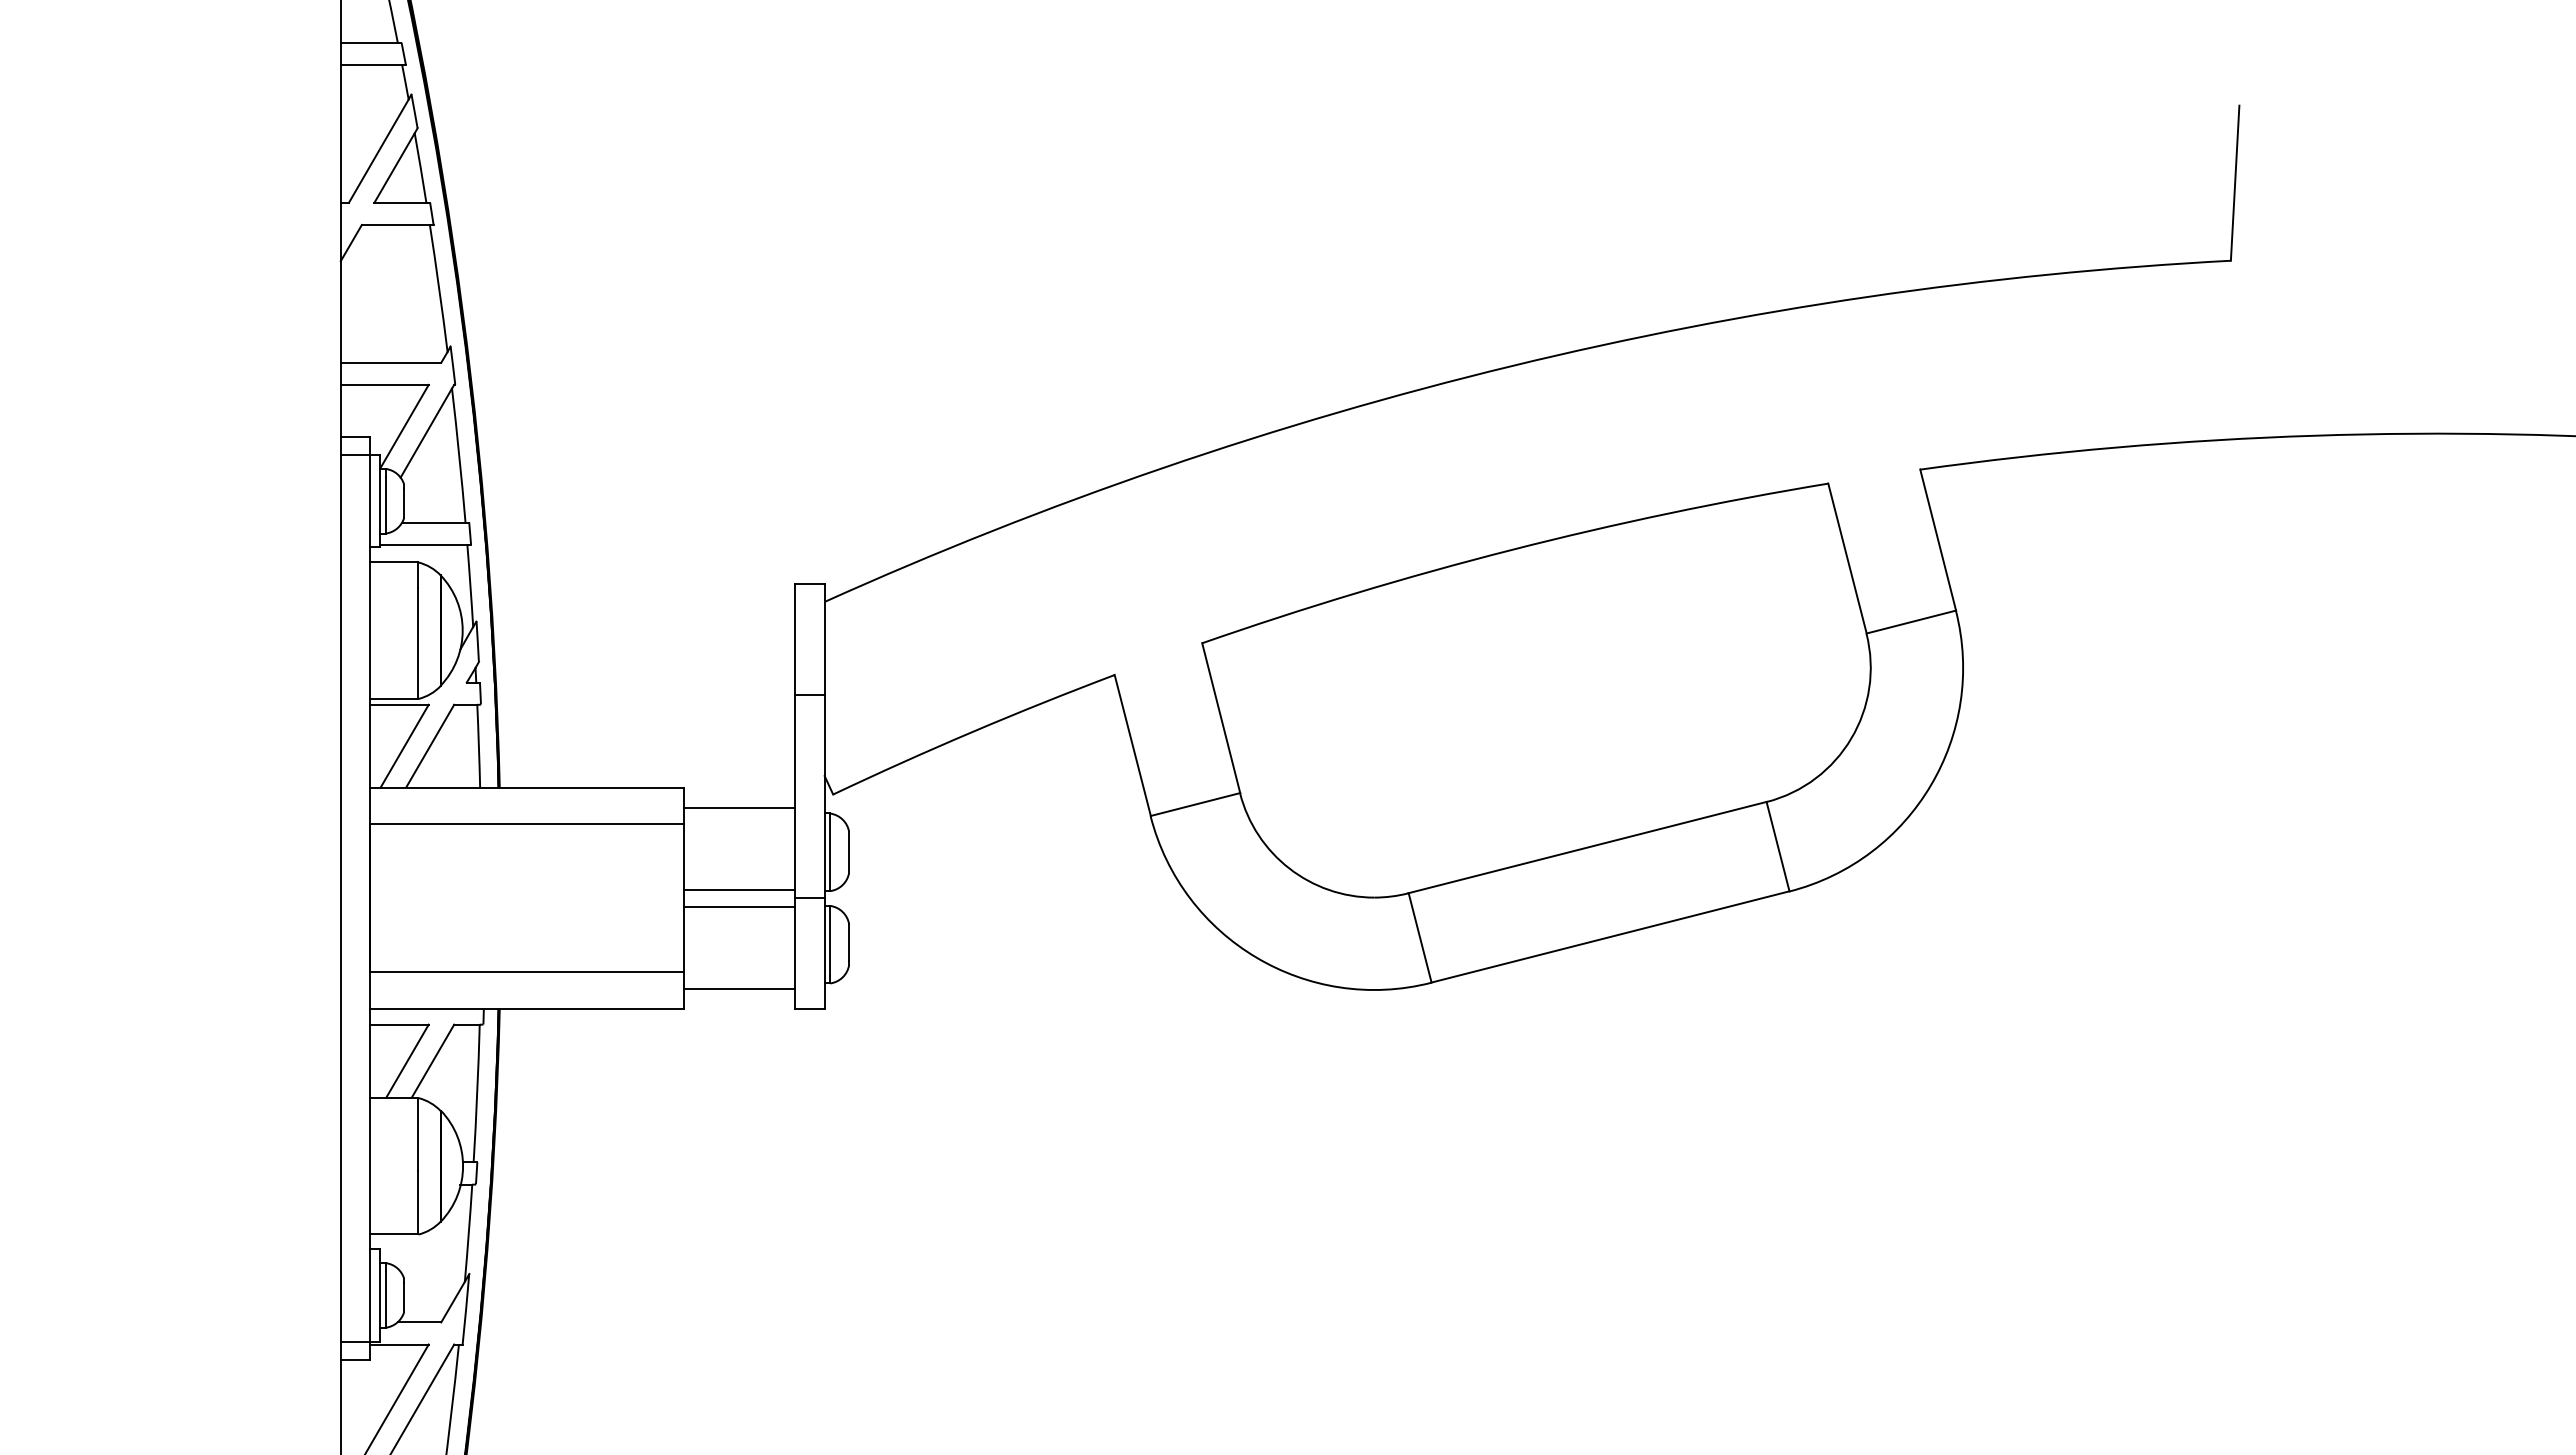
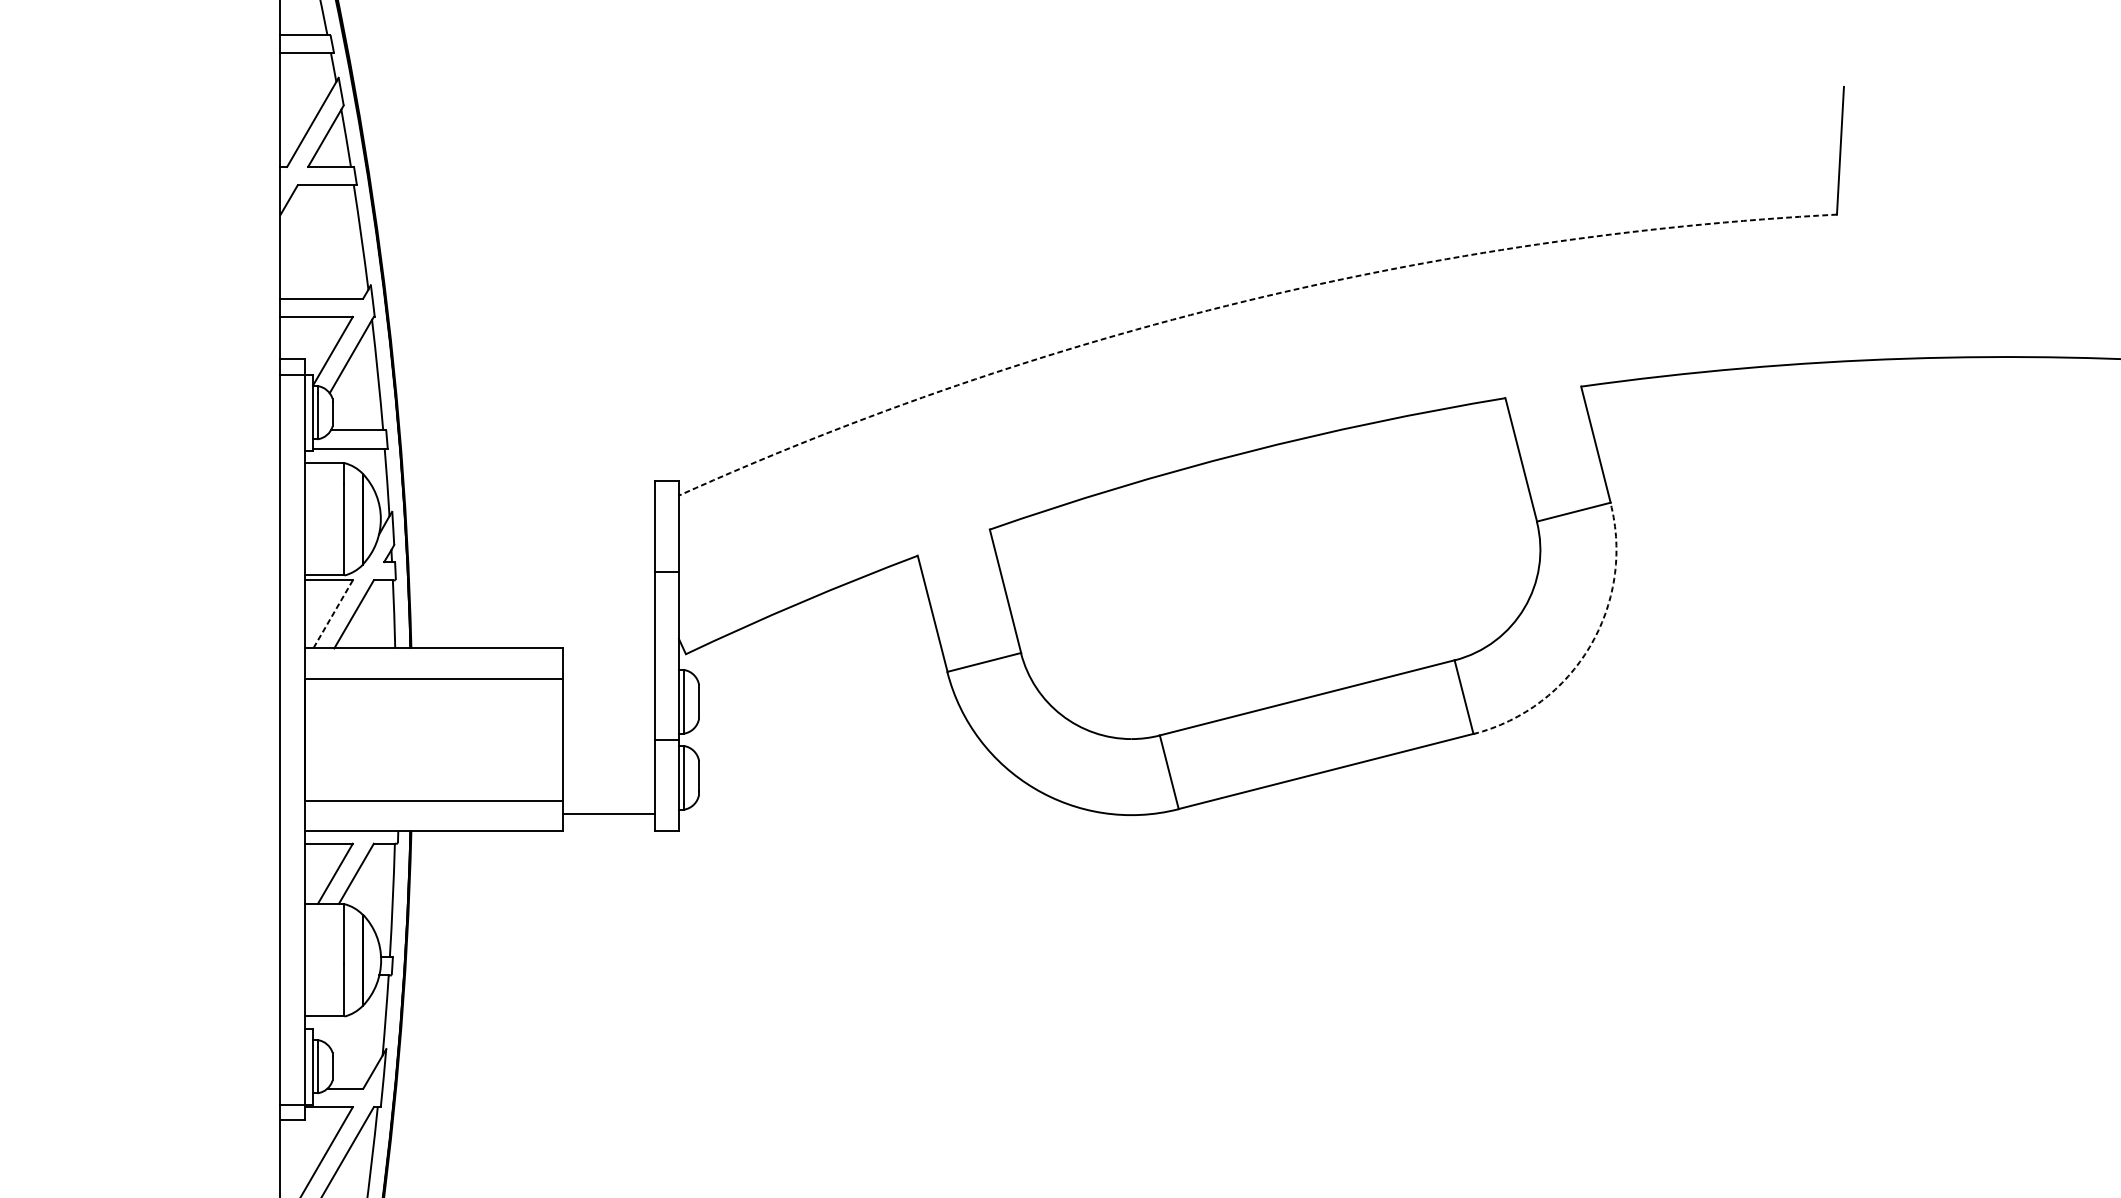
arc: (1511, 366) -> (1244, 301), solid -> dashed
line: (404, 746) -> (332, 614), solid -> dashed
arc: (1930, 785) -> (1589, 646), solid -> dashed
line: (739, 807) -> (608, 664), removed
line: (739, 889) -> (608, 732), removed
line: (739, 907) -> (608, 747), removed

